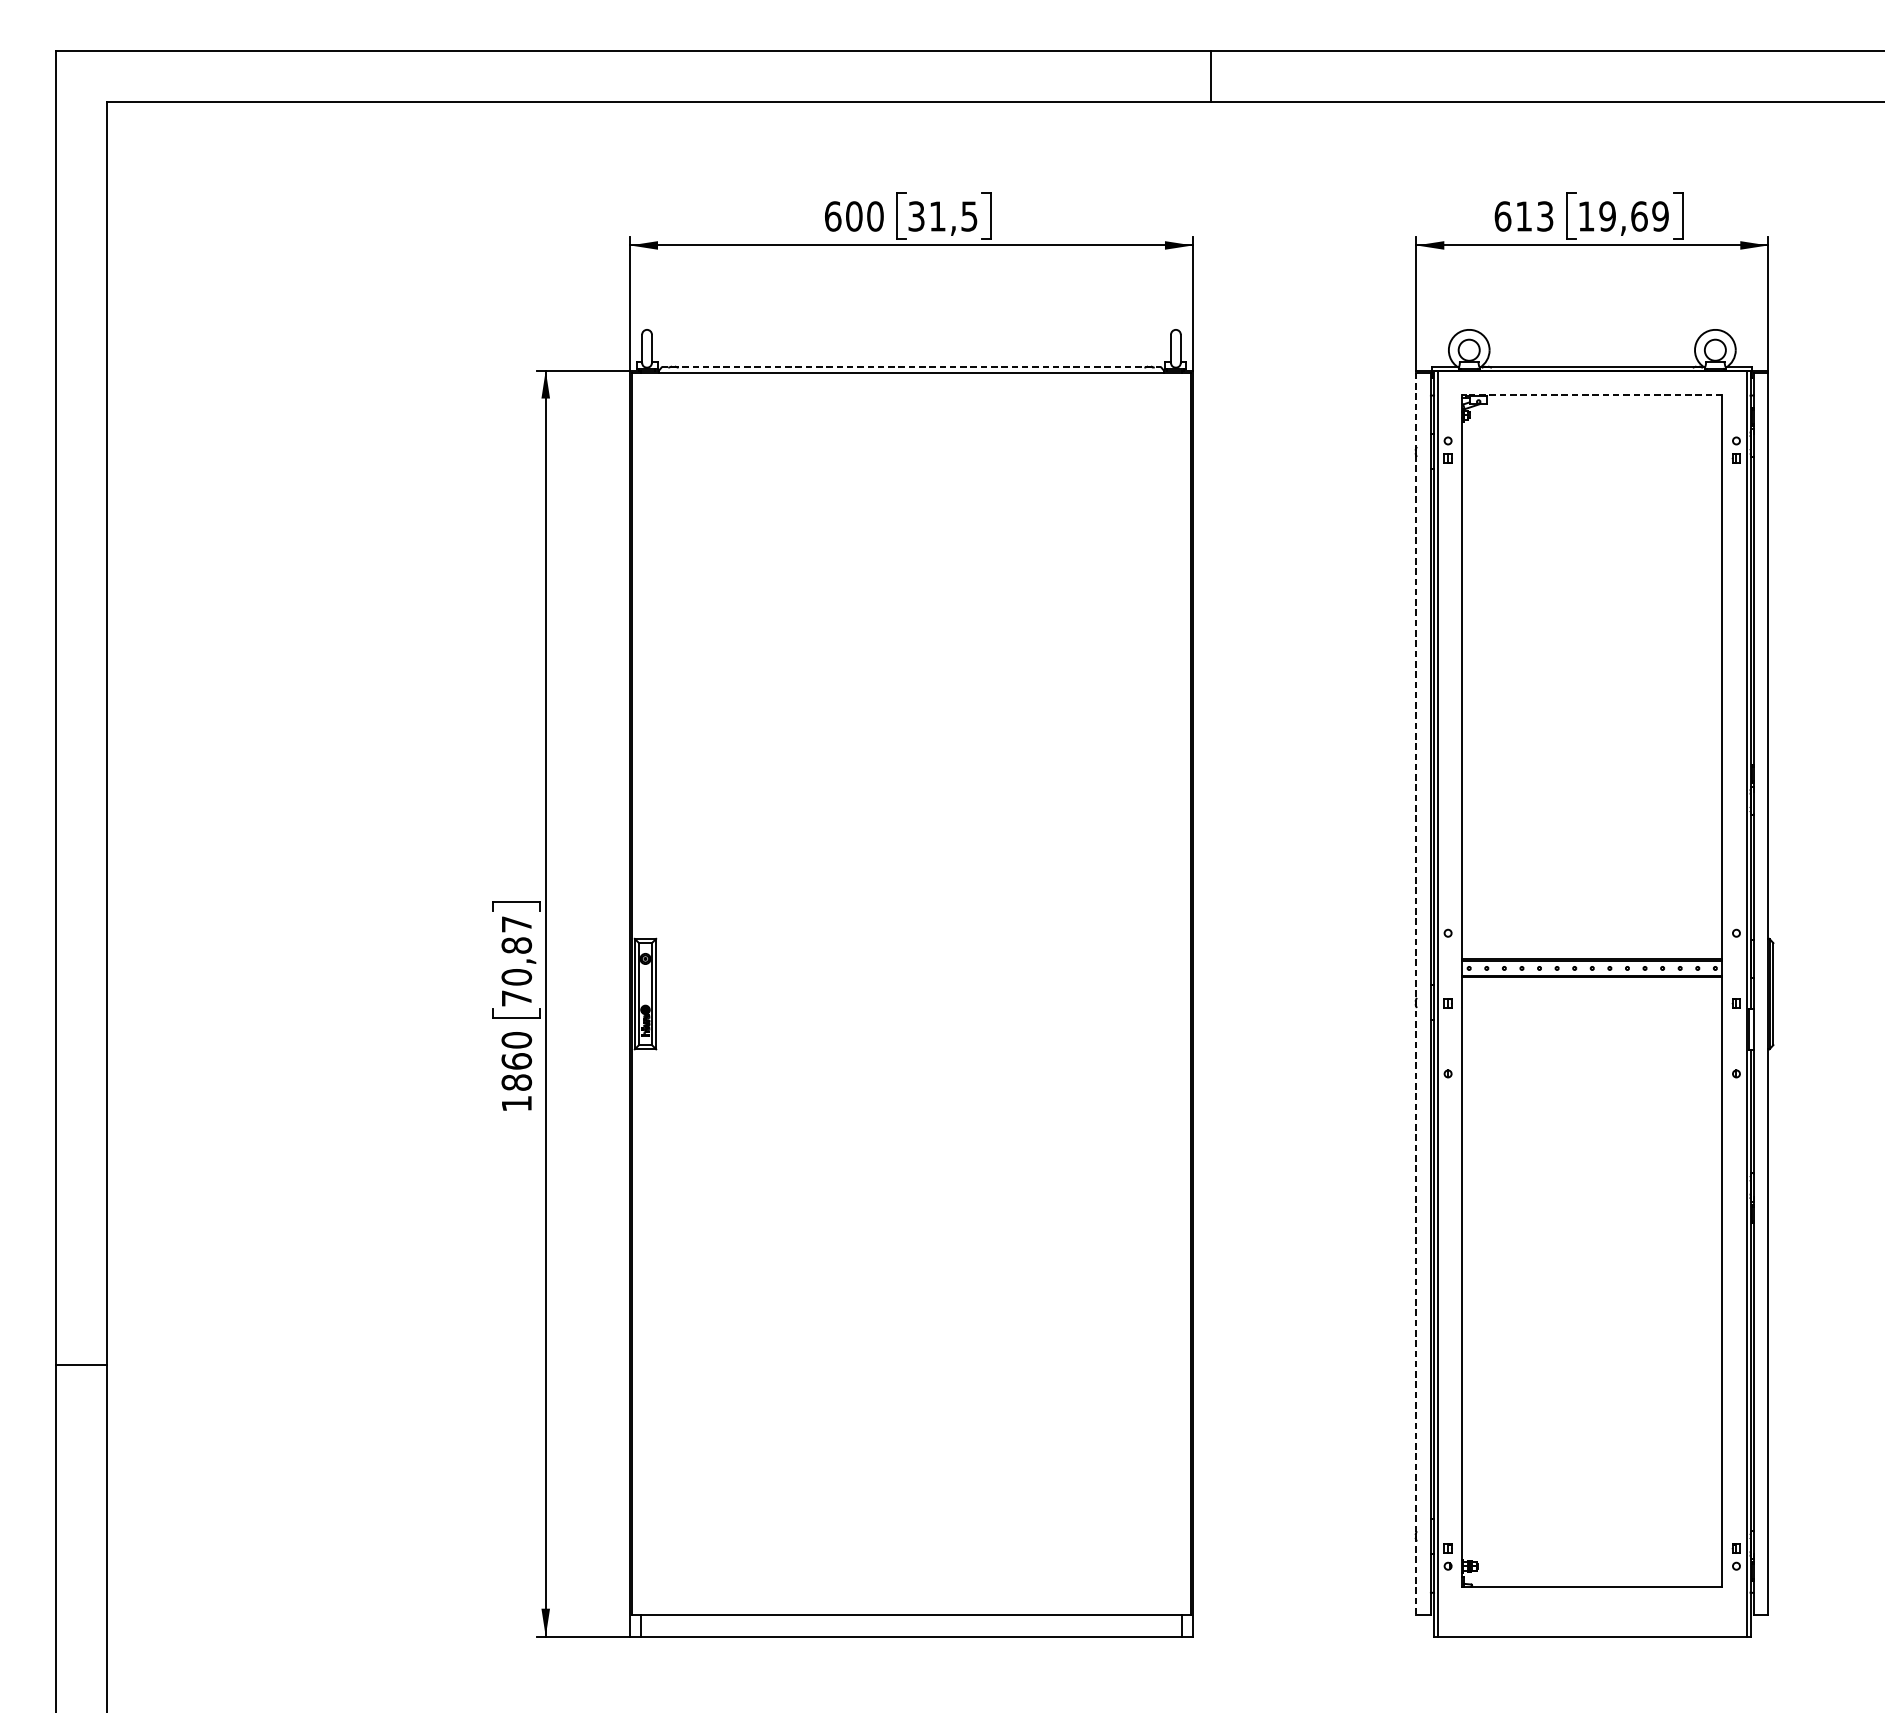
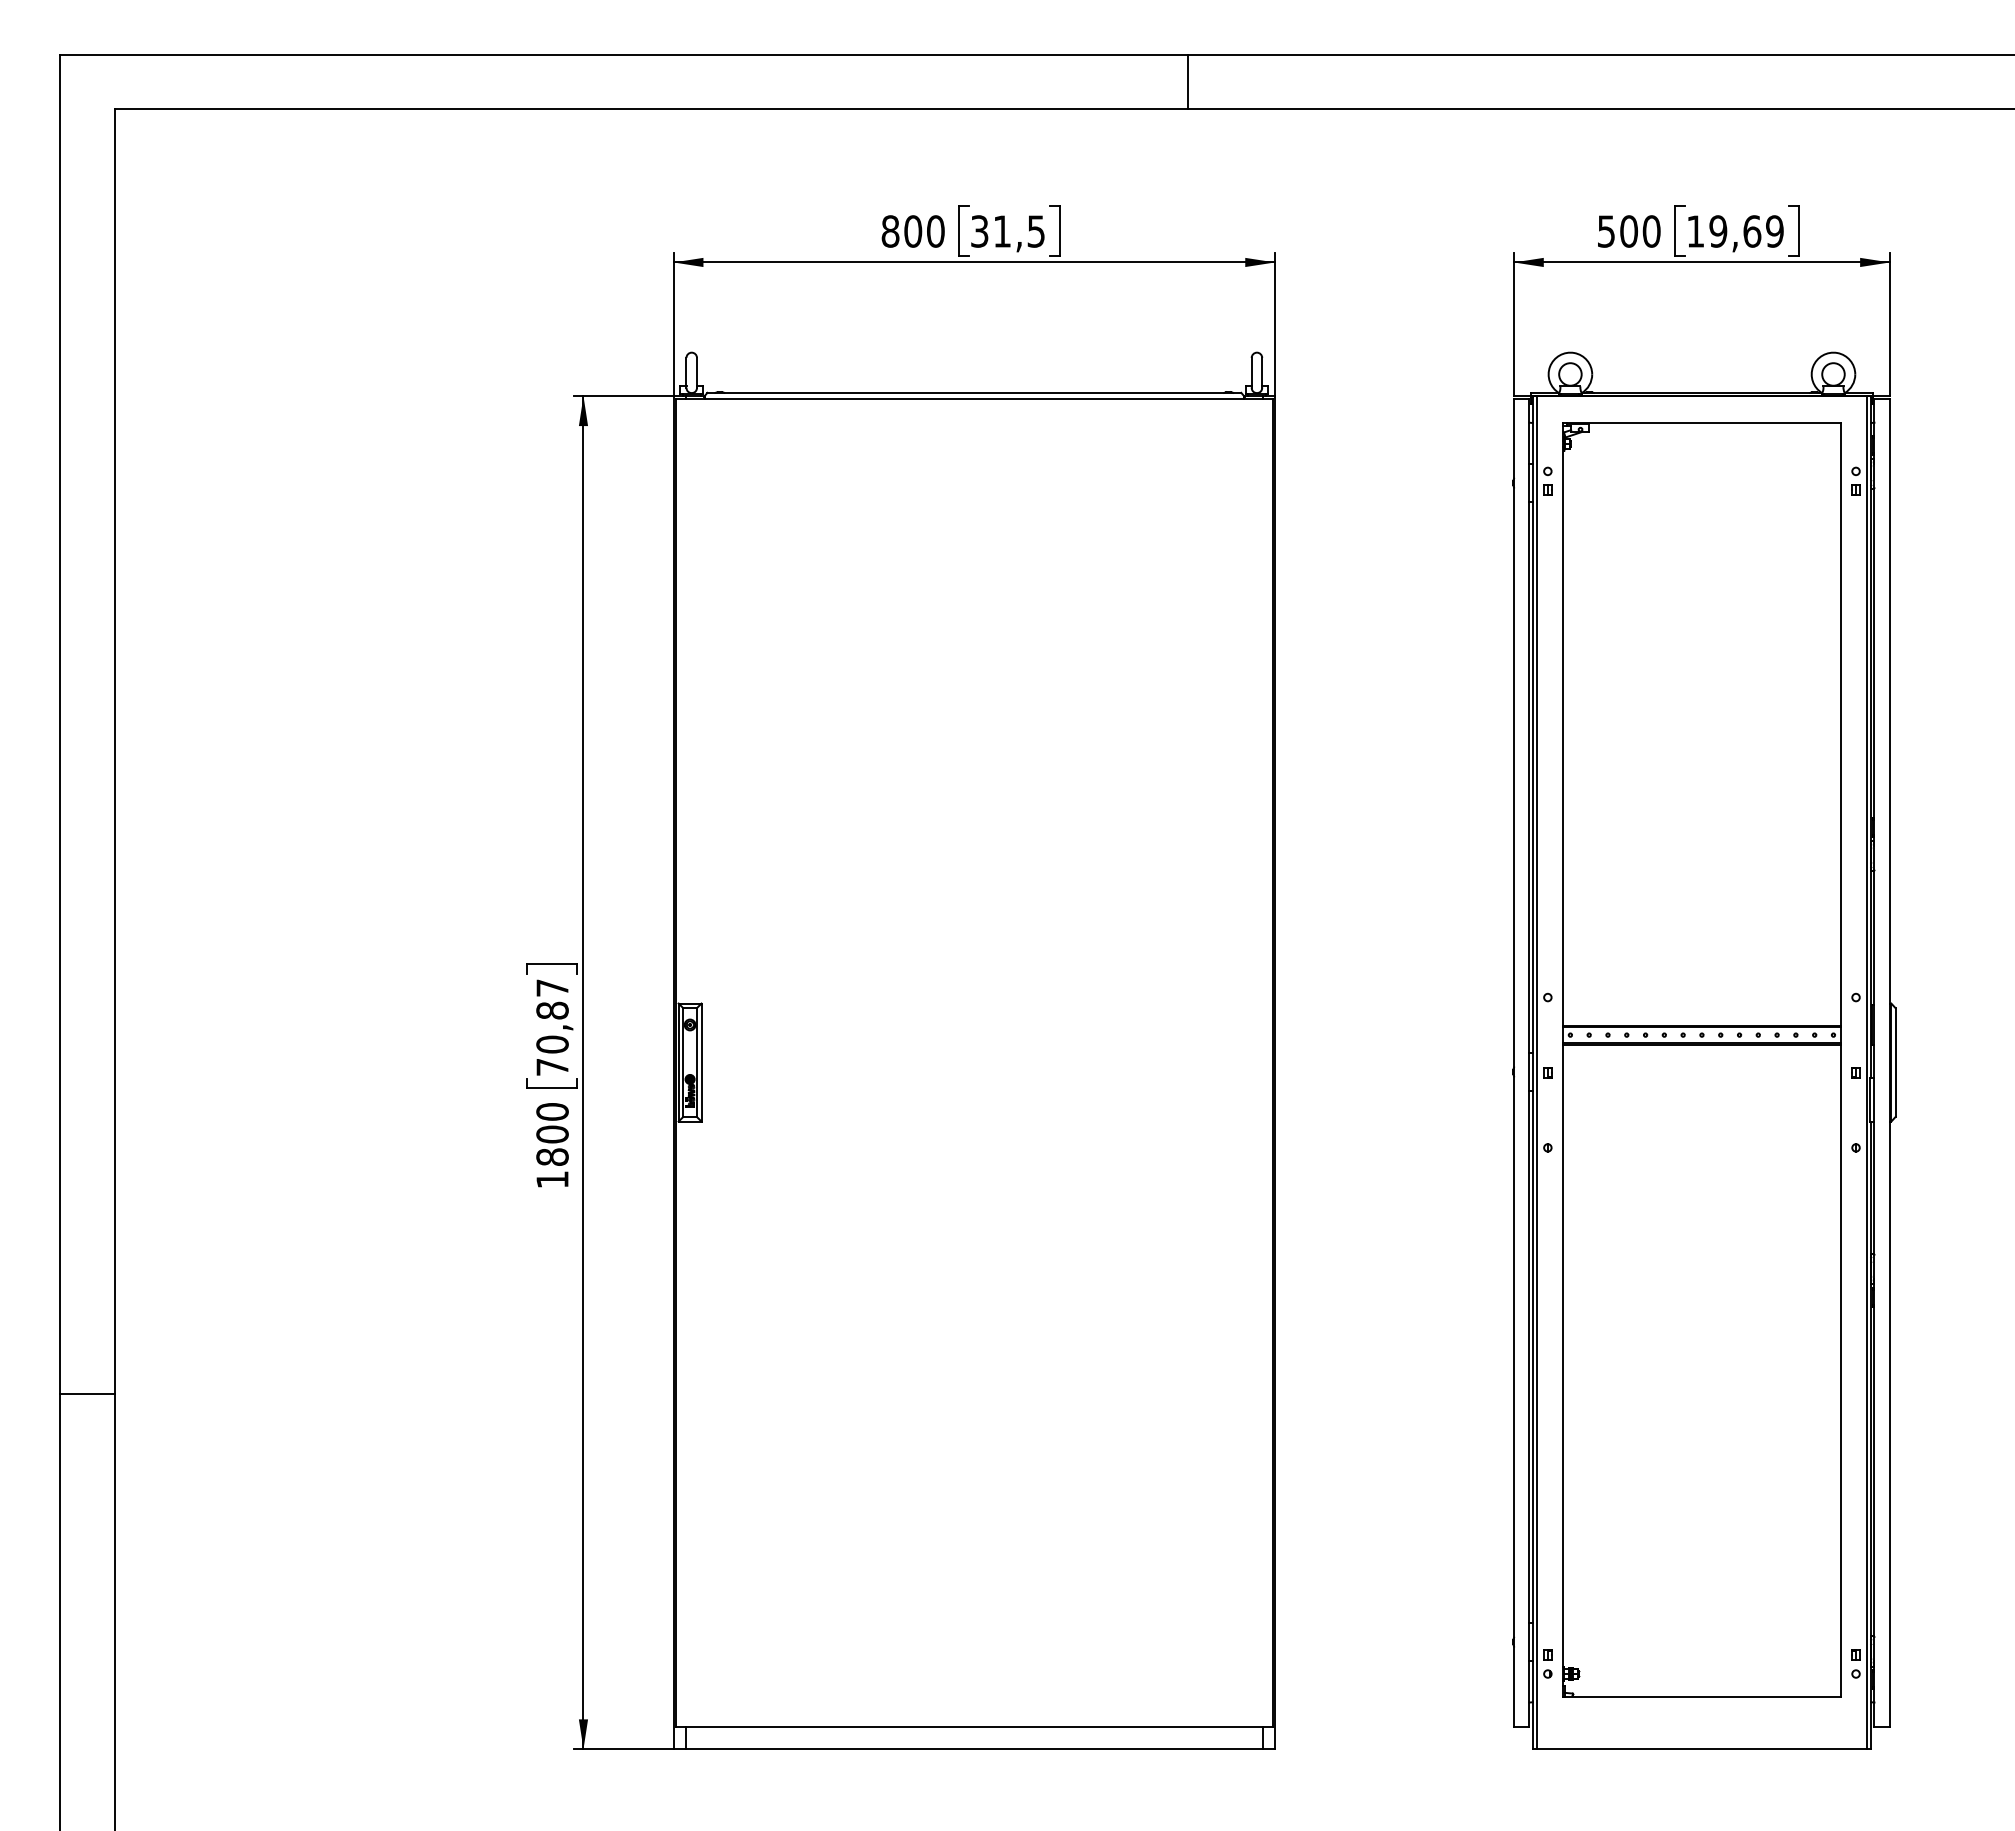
line: (1211, 77) -> (1187, 82), moved
text: (833, 216) -> (890, 231), 600 -> 800
text: (1523, 216) -> (1628, 231), 613 -> 500
line: (911, 367) -> (974, 392), dashed -> solid
line: (1591, 395) -> (1701, 422), dashed -> solid
line: (1416, 994) -> (1514, 1063), dashed -> solid
text: (516, 1061) -> (552, 1134), 1860 -> 1800
line: (81, 1365) -> (87, 1394), moved

